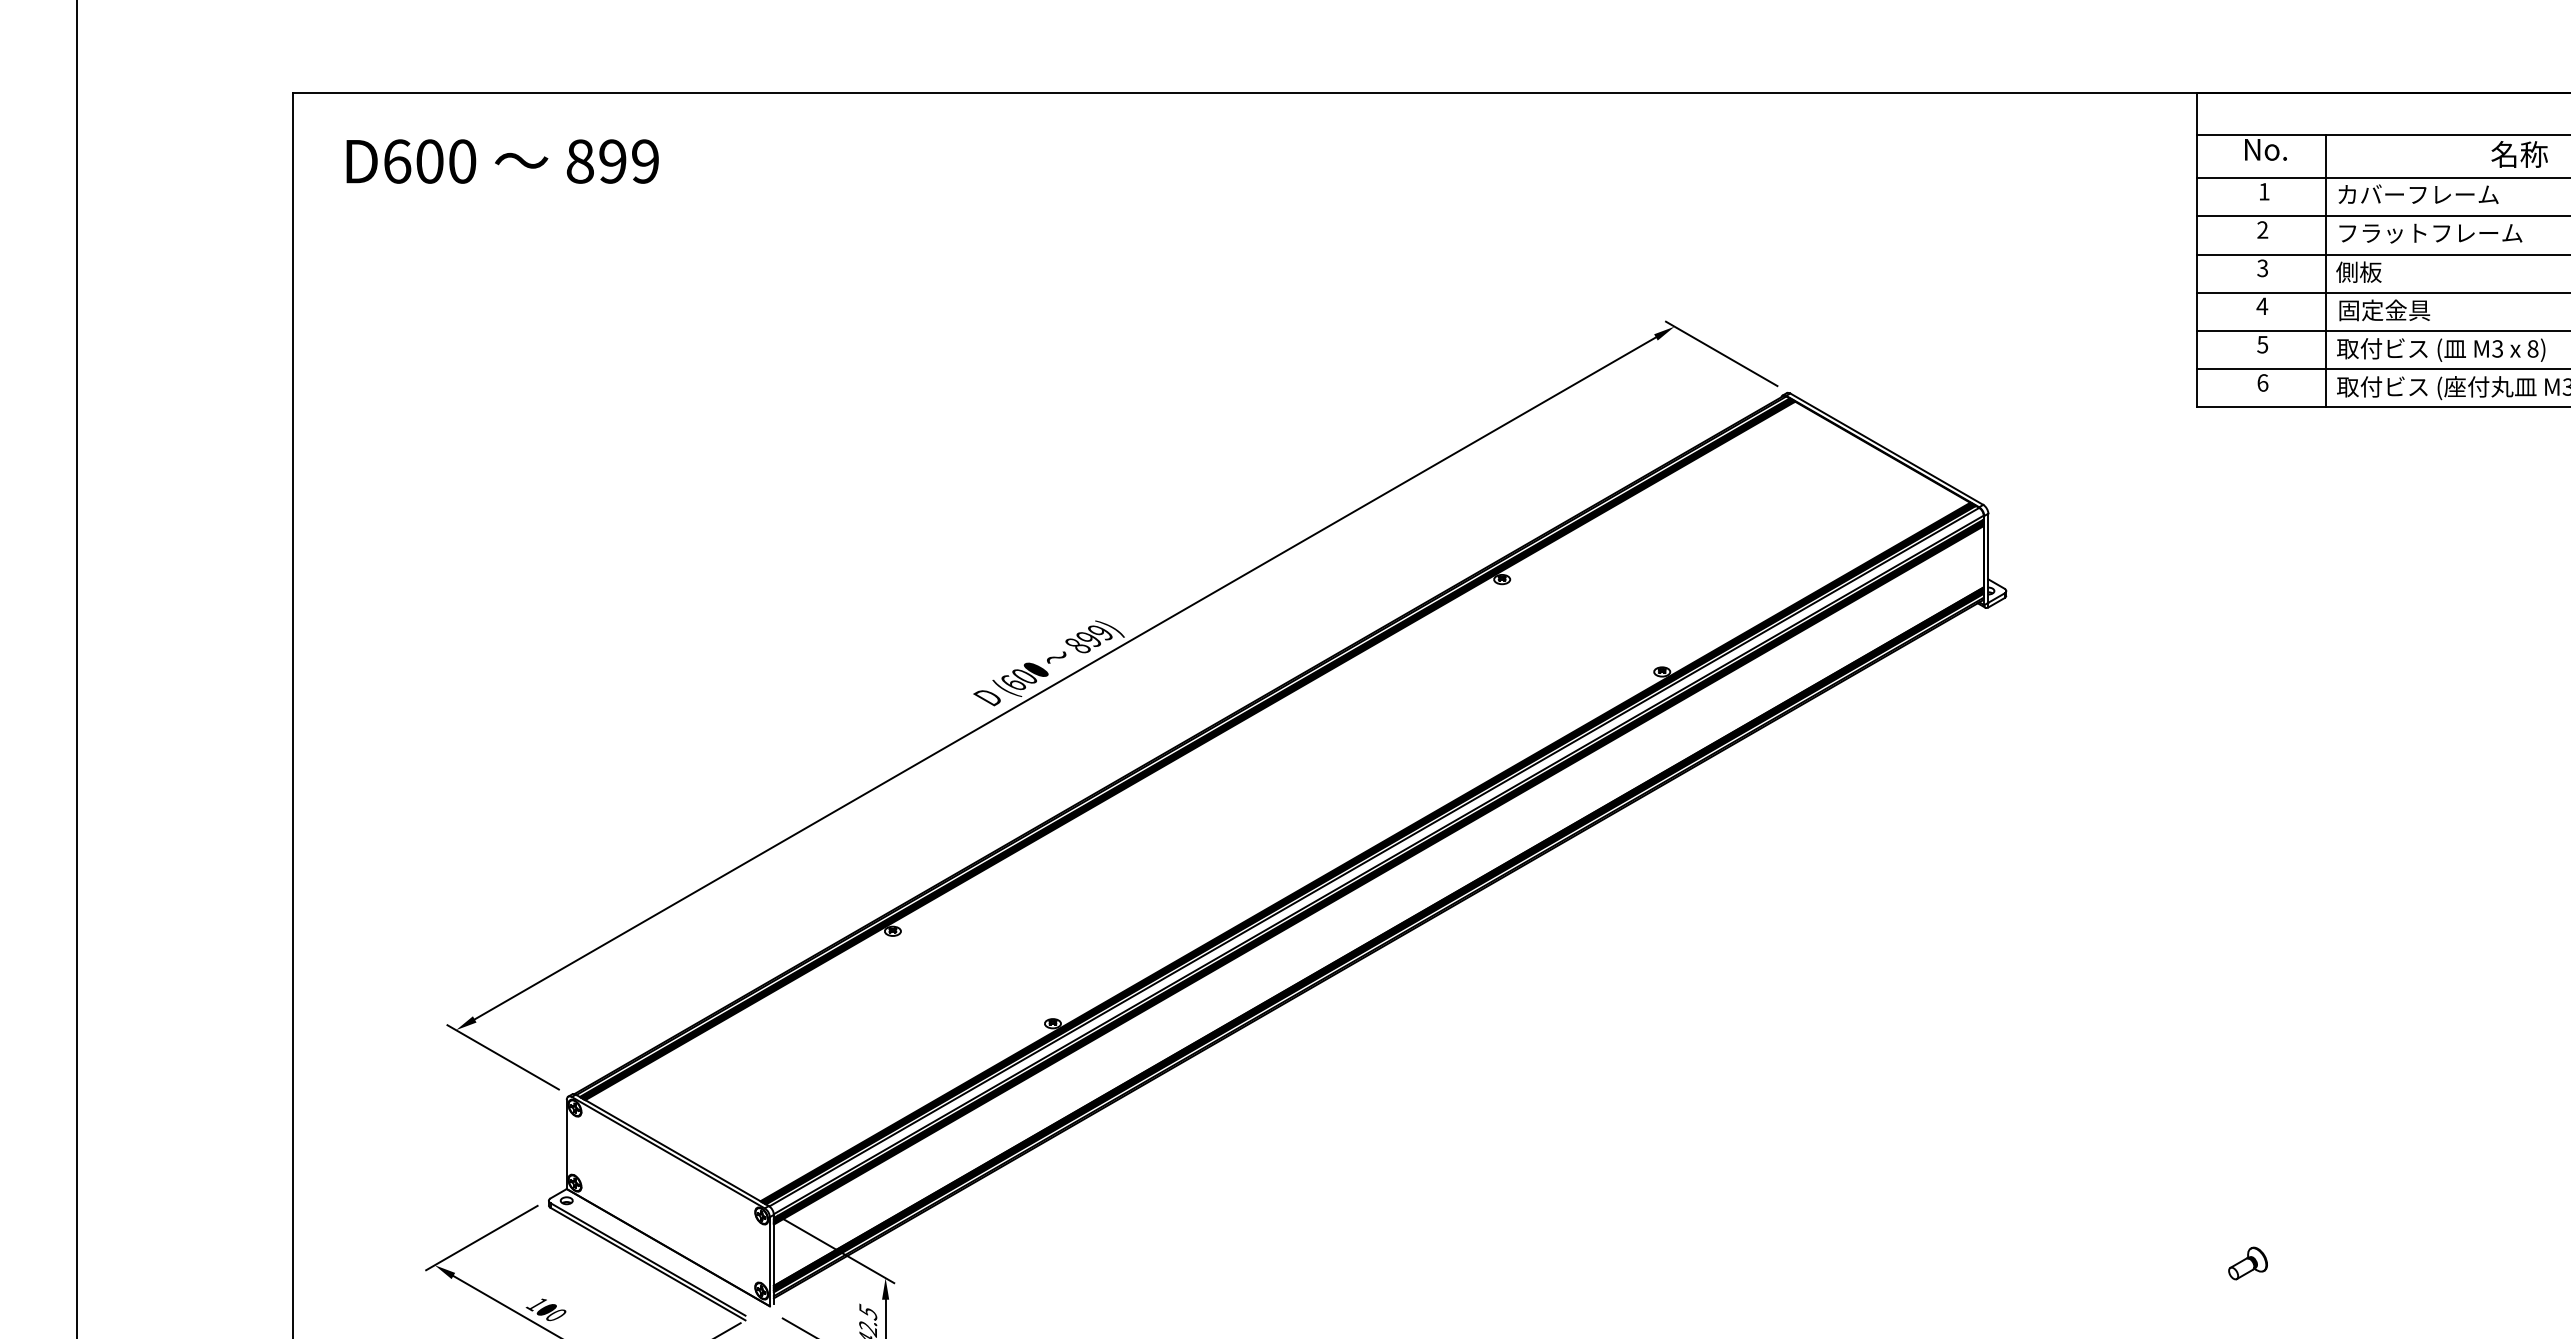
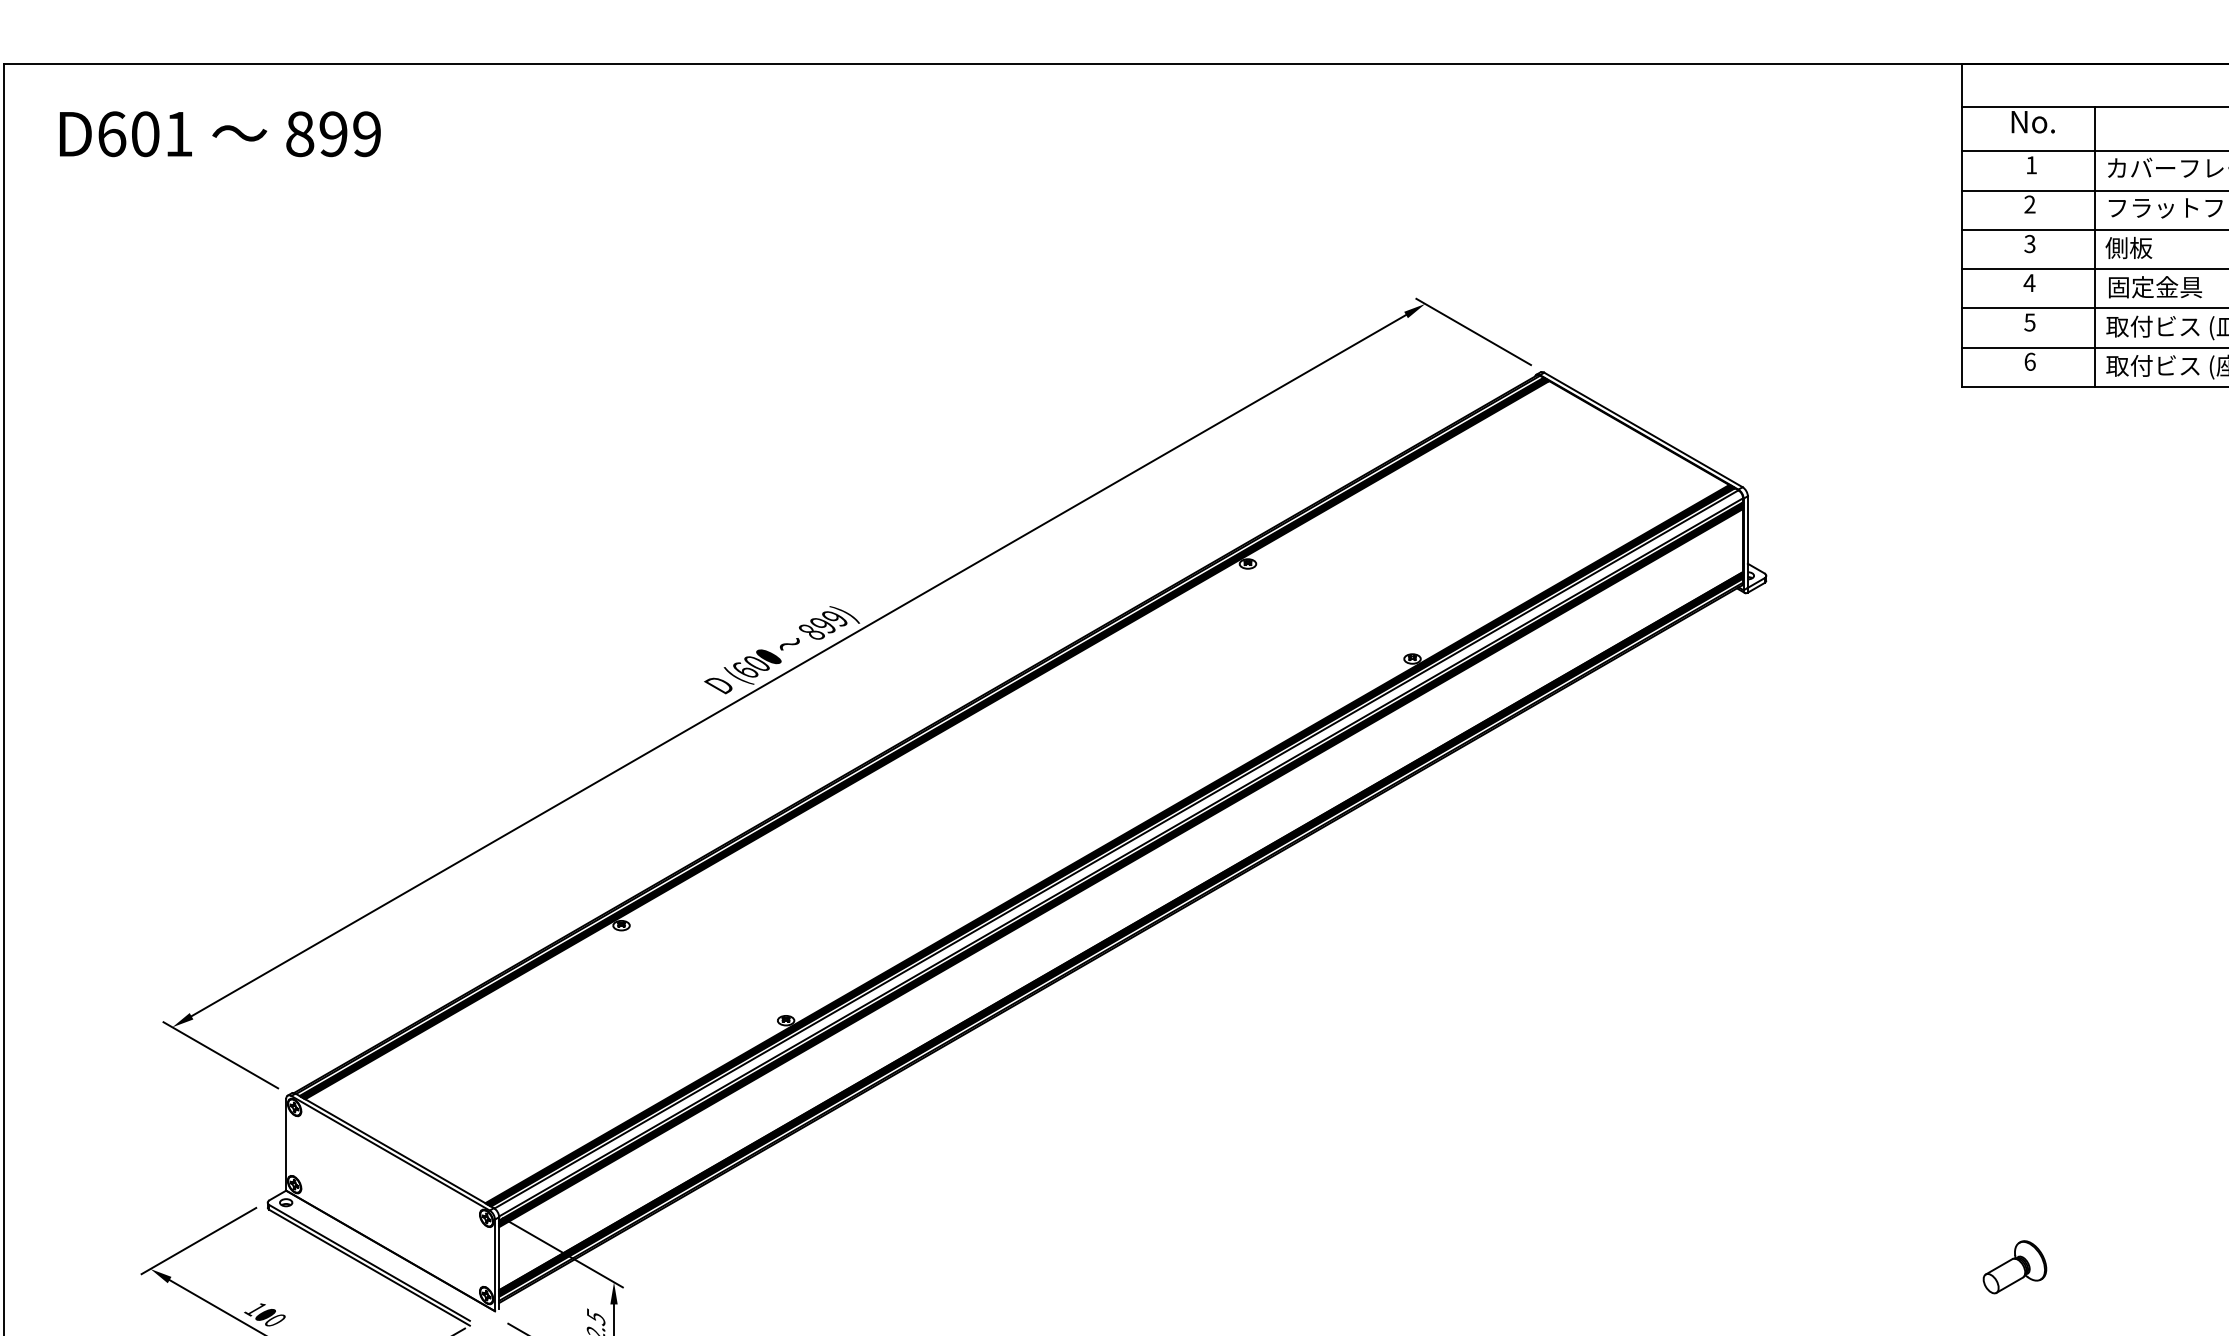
text: (462, 161) -> (178, 134), D600 -> D601
part: (2247, 1263) -> (2014, 1267), size x1.6

